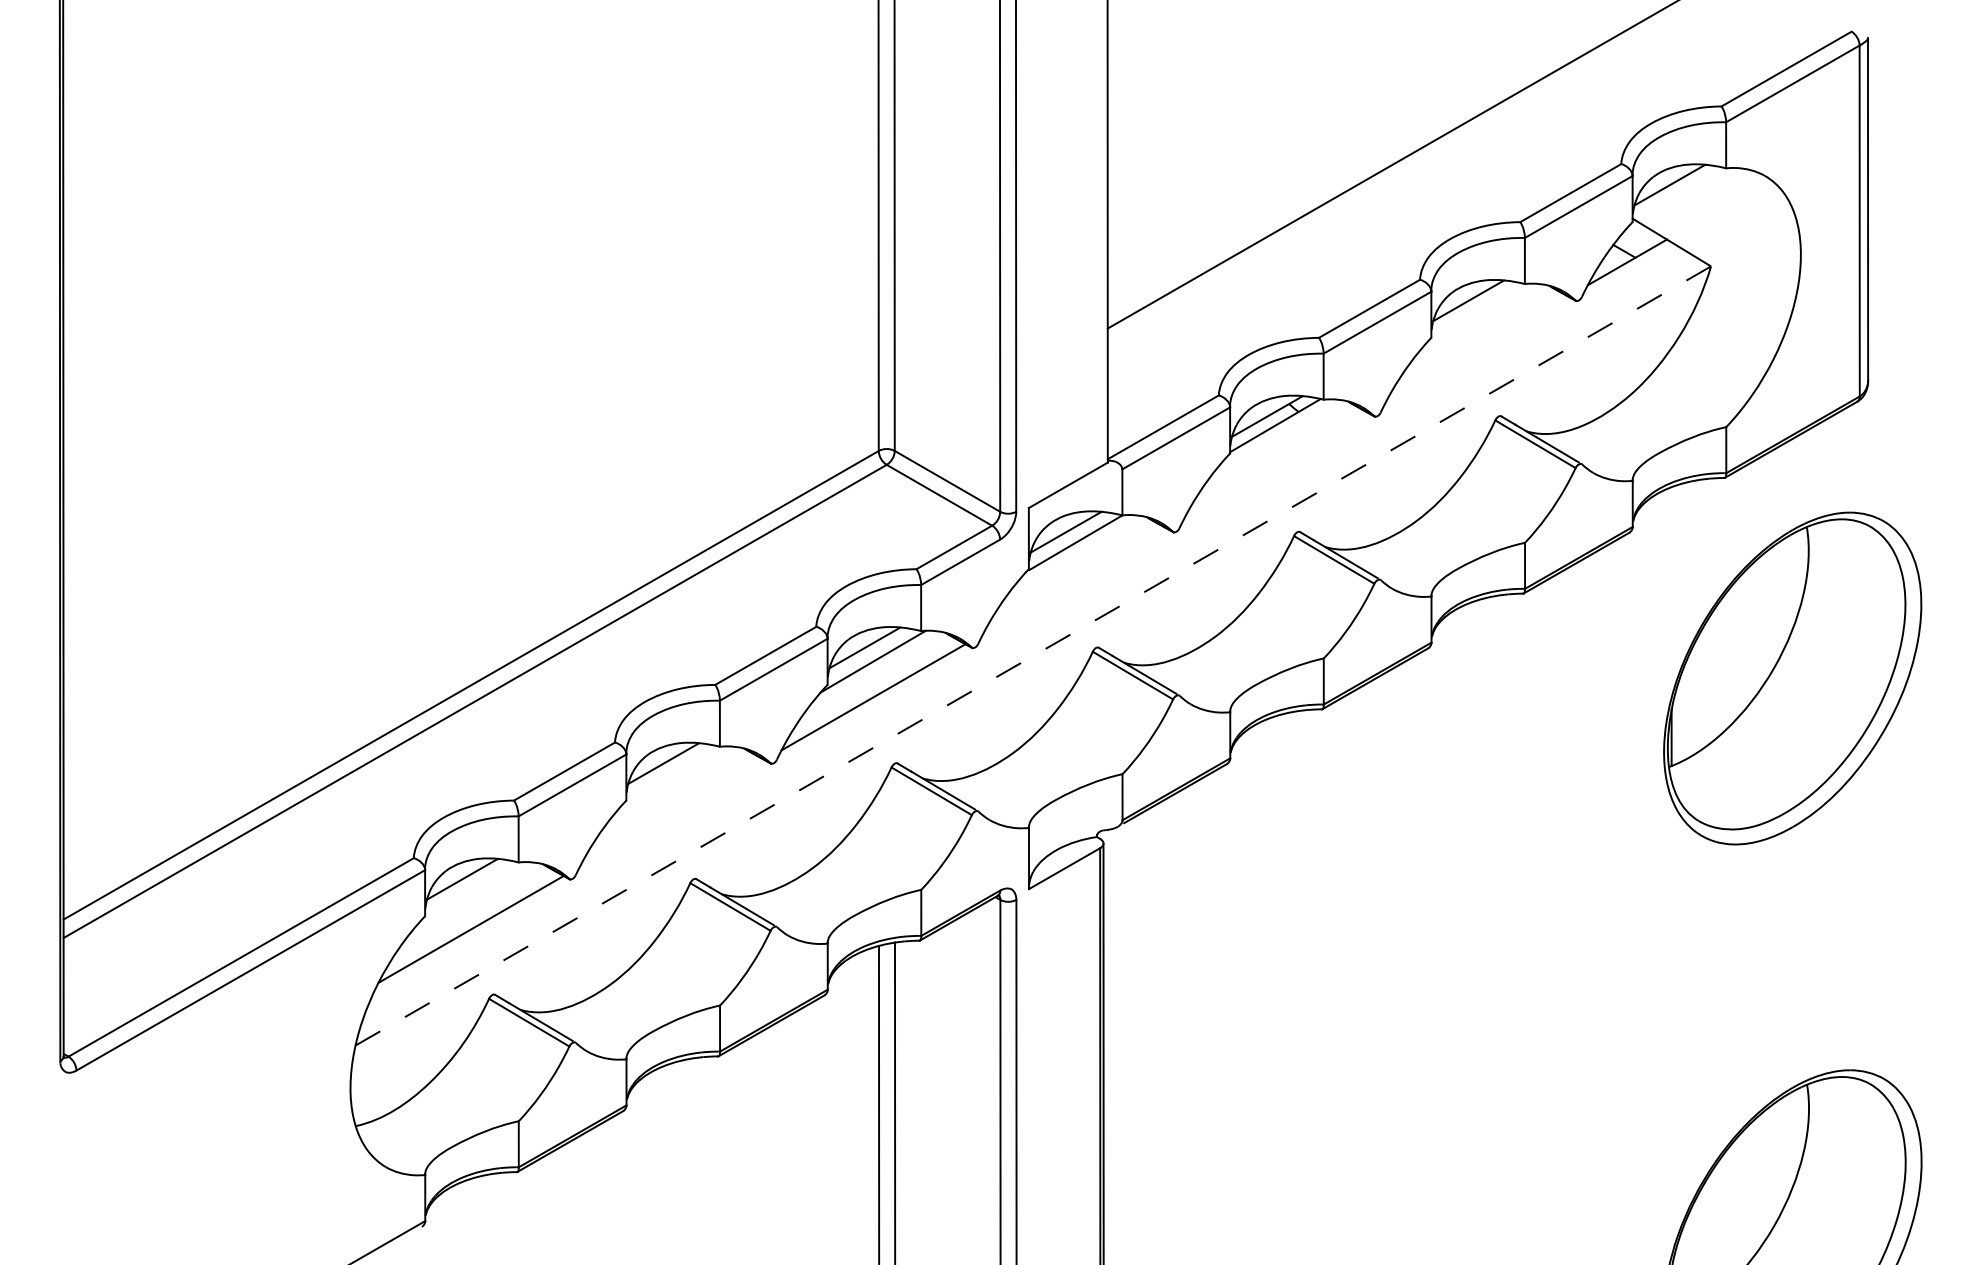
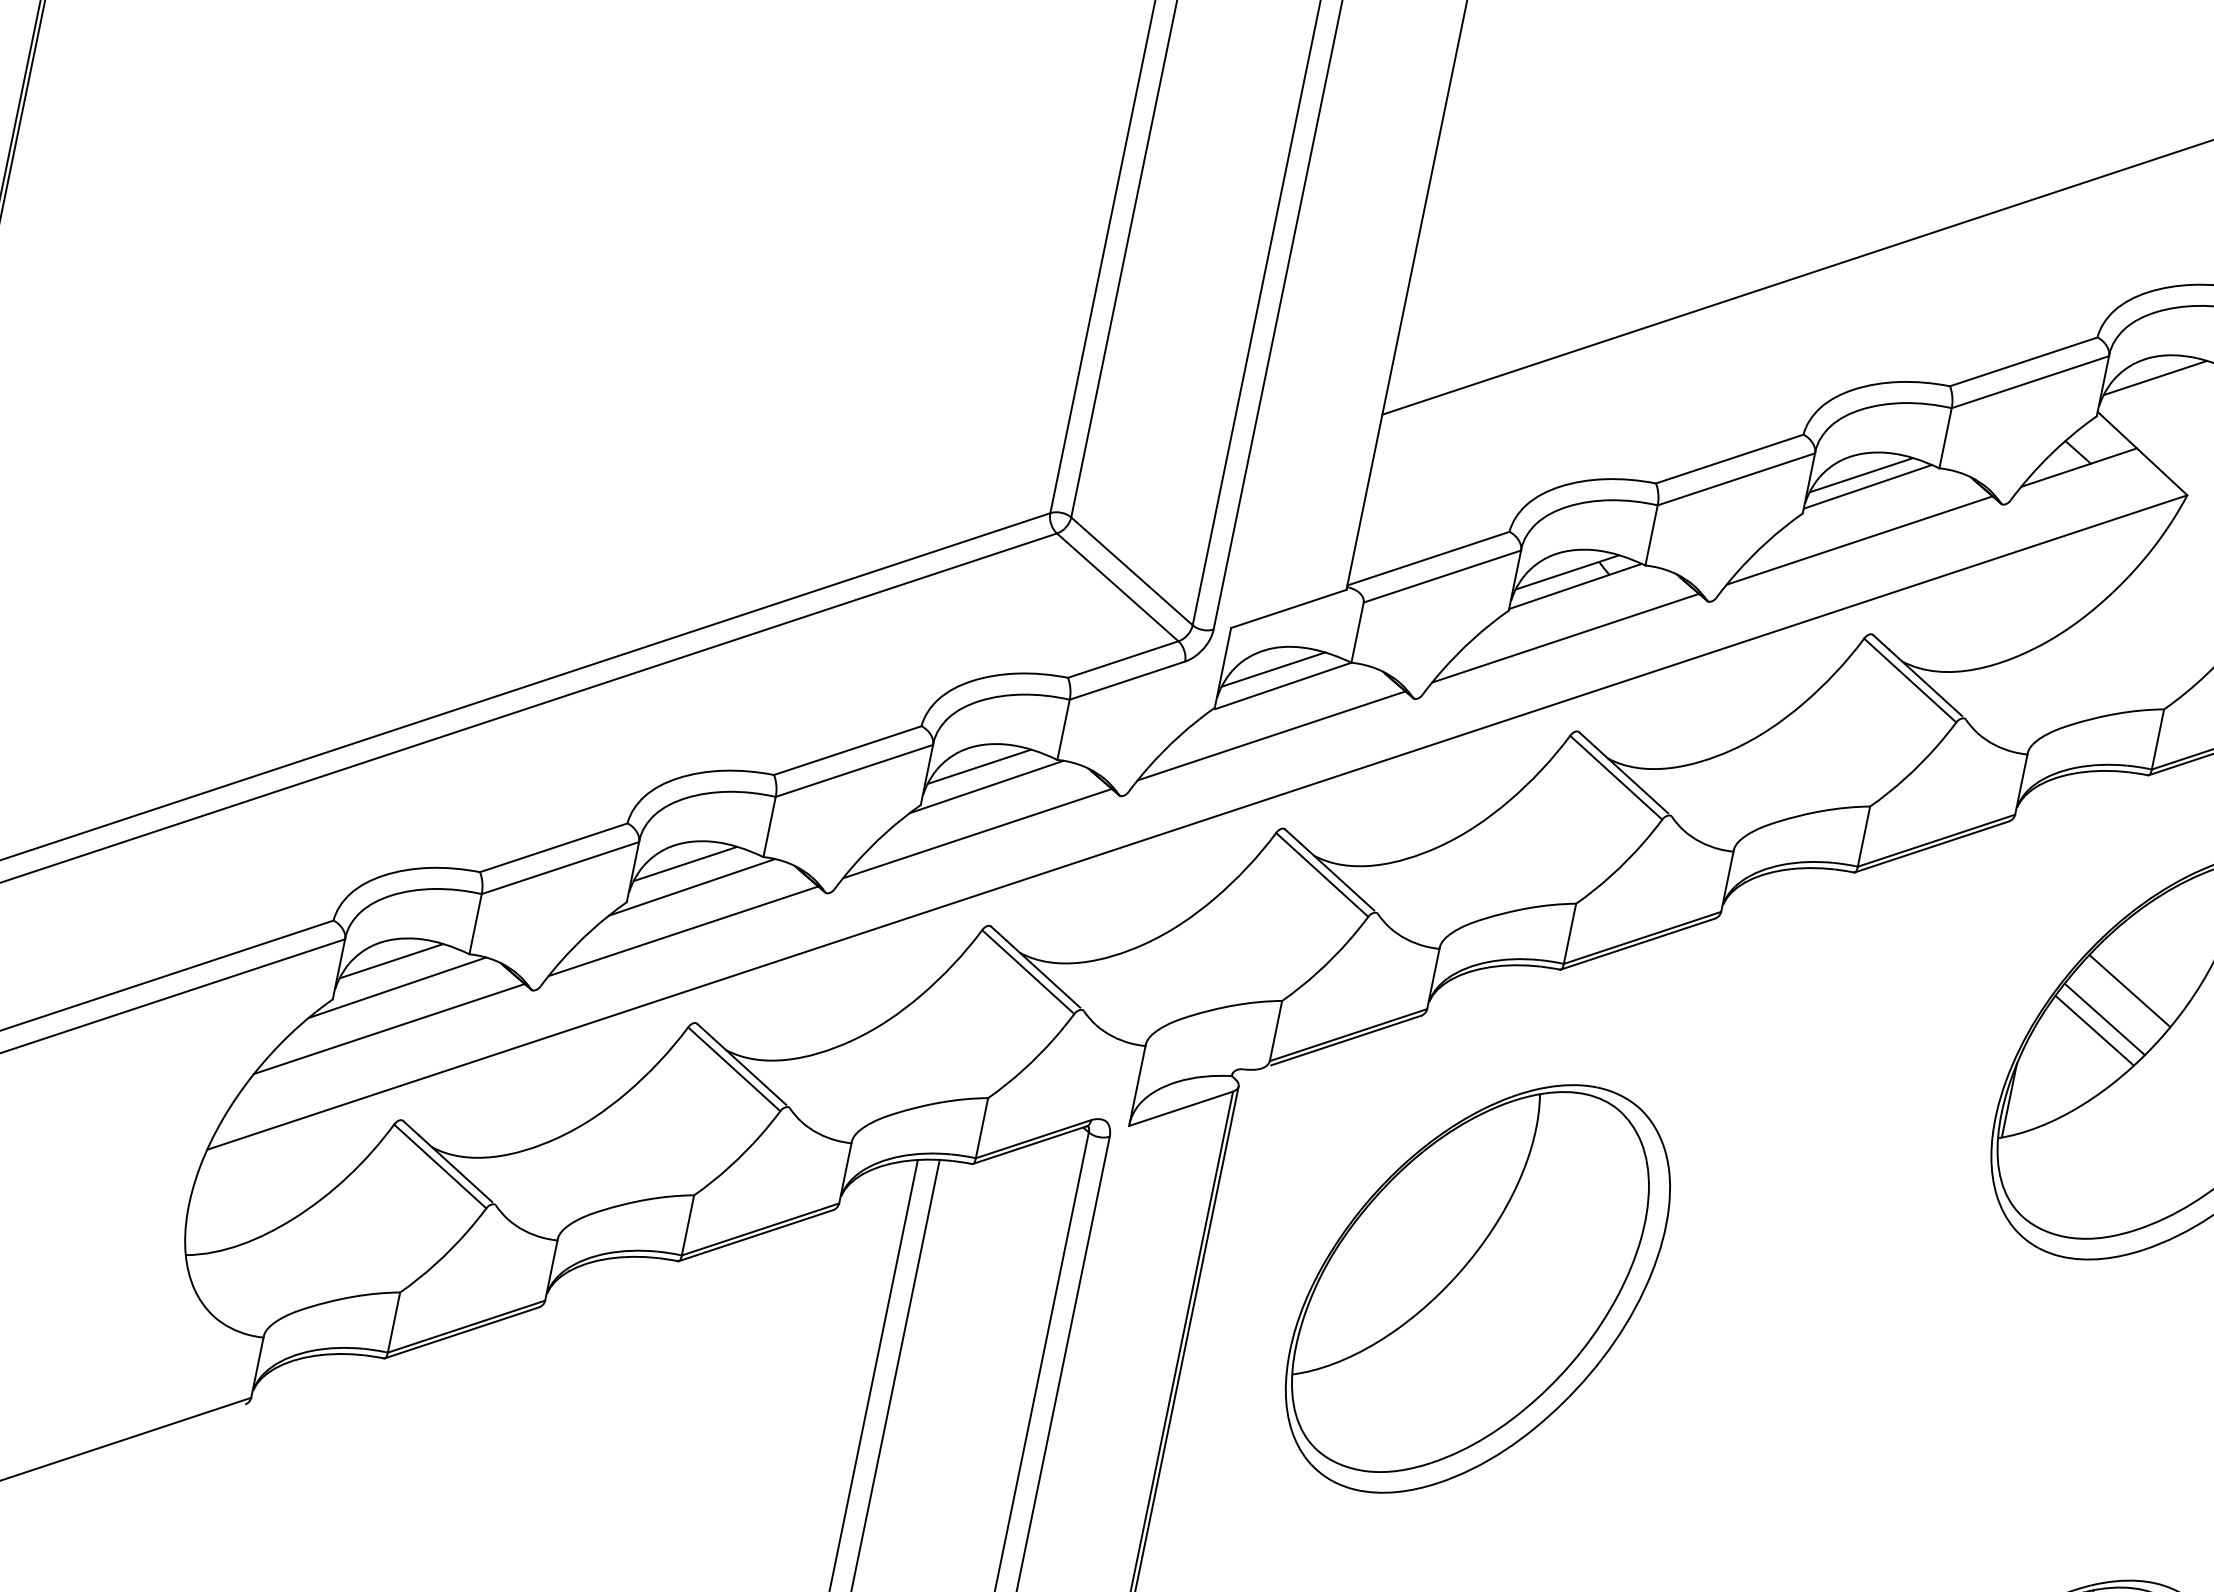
line: (1474, 308) -> (1866, 486), added
line: (1477, 348) -> (1860, 539), added
line: (1275, 464) -> (1565, 637), added
line: (1074, 581) -> (1271, 736), added
line: (1743, 638) -> (2129, 990), added
line: (1033, 655) -> (1197, 821), dashed -> solid
line: (1729, 663) -> (2104, 1019), added
line: (1723, 673) -> (2094, 1030), added
line: (671, 779) -> (691, 886), added
line: (672, 813) -> (683, 931), added
line: (470, 897) -> (397, 987), added
part: (1309, 956) -> (1477, 1289), added

